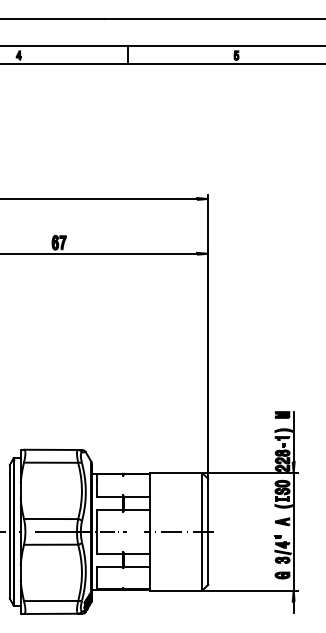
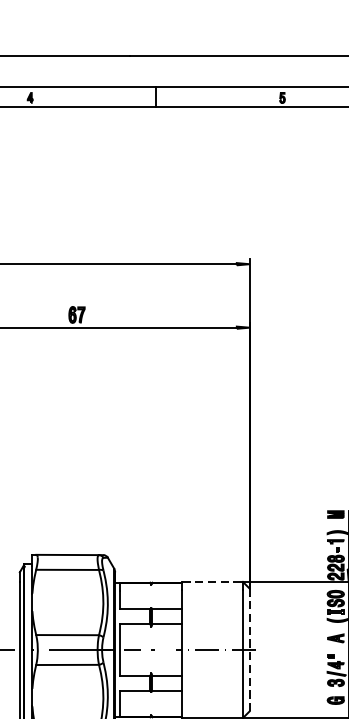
line: (176, 473) -> (212, 582), solid -> dashed
line: (208, 535) -> (250, 654), solid -> dashed

